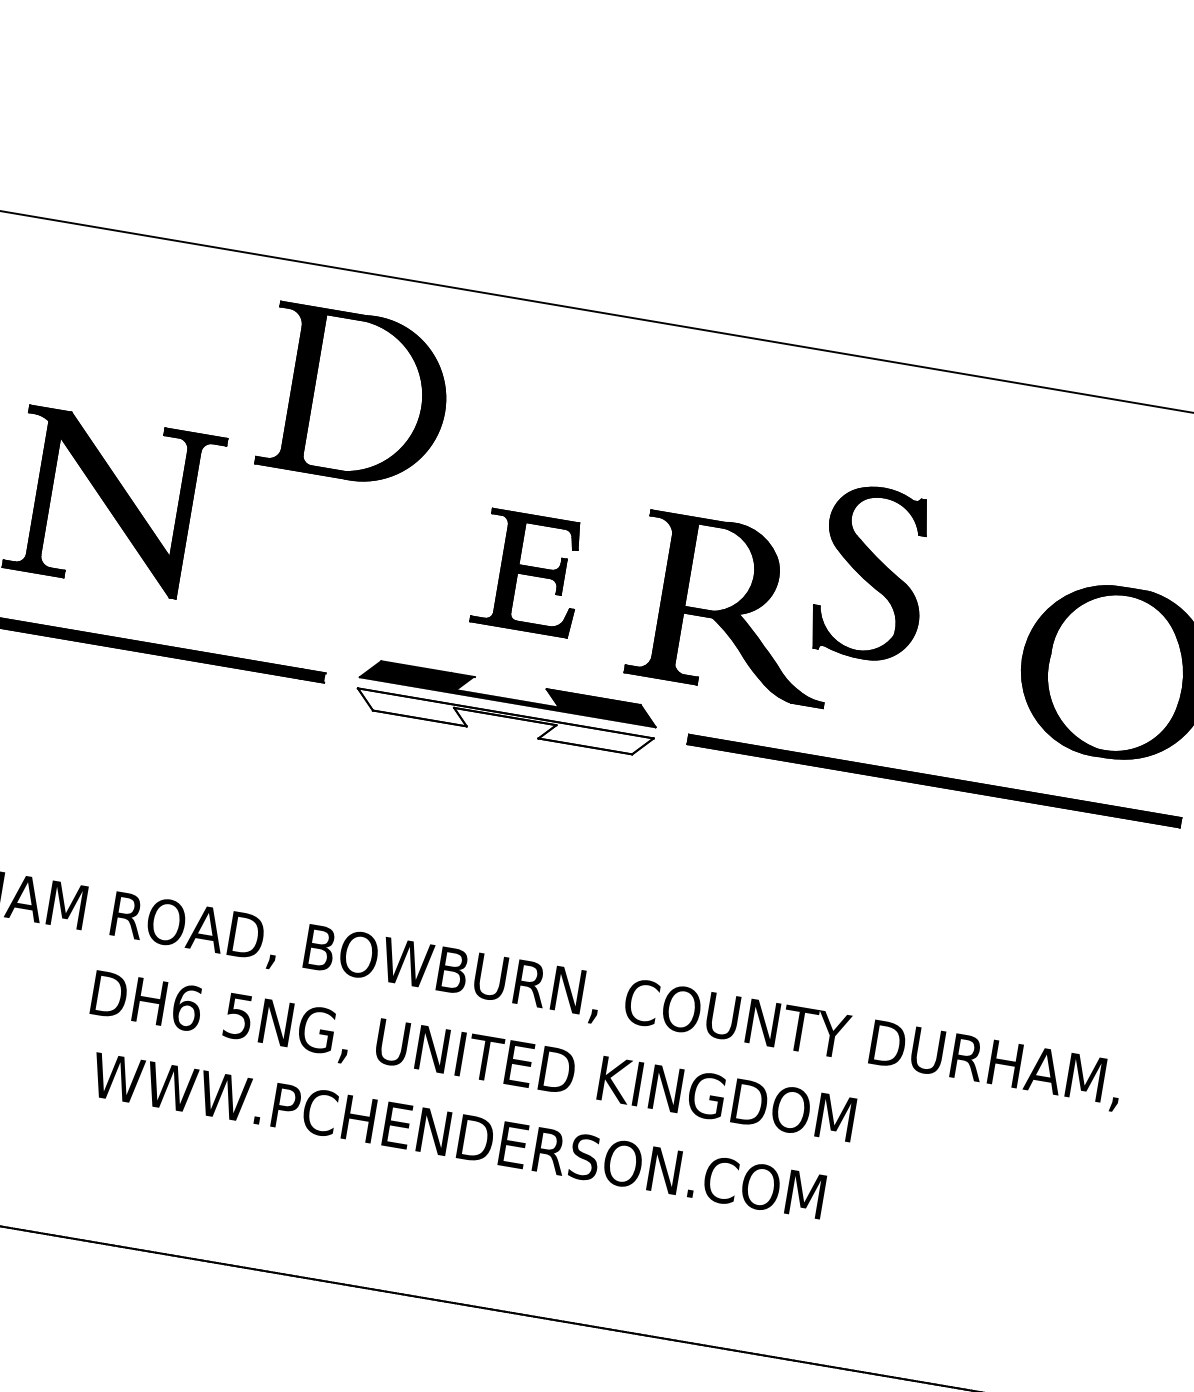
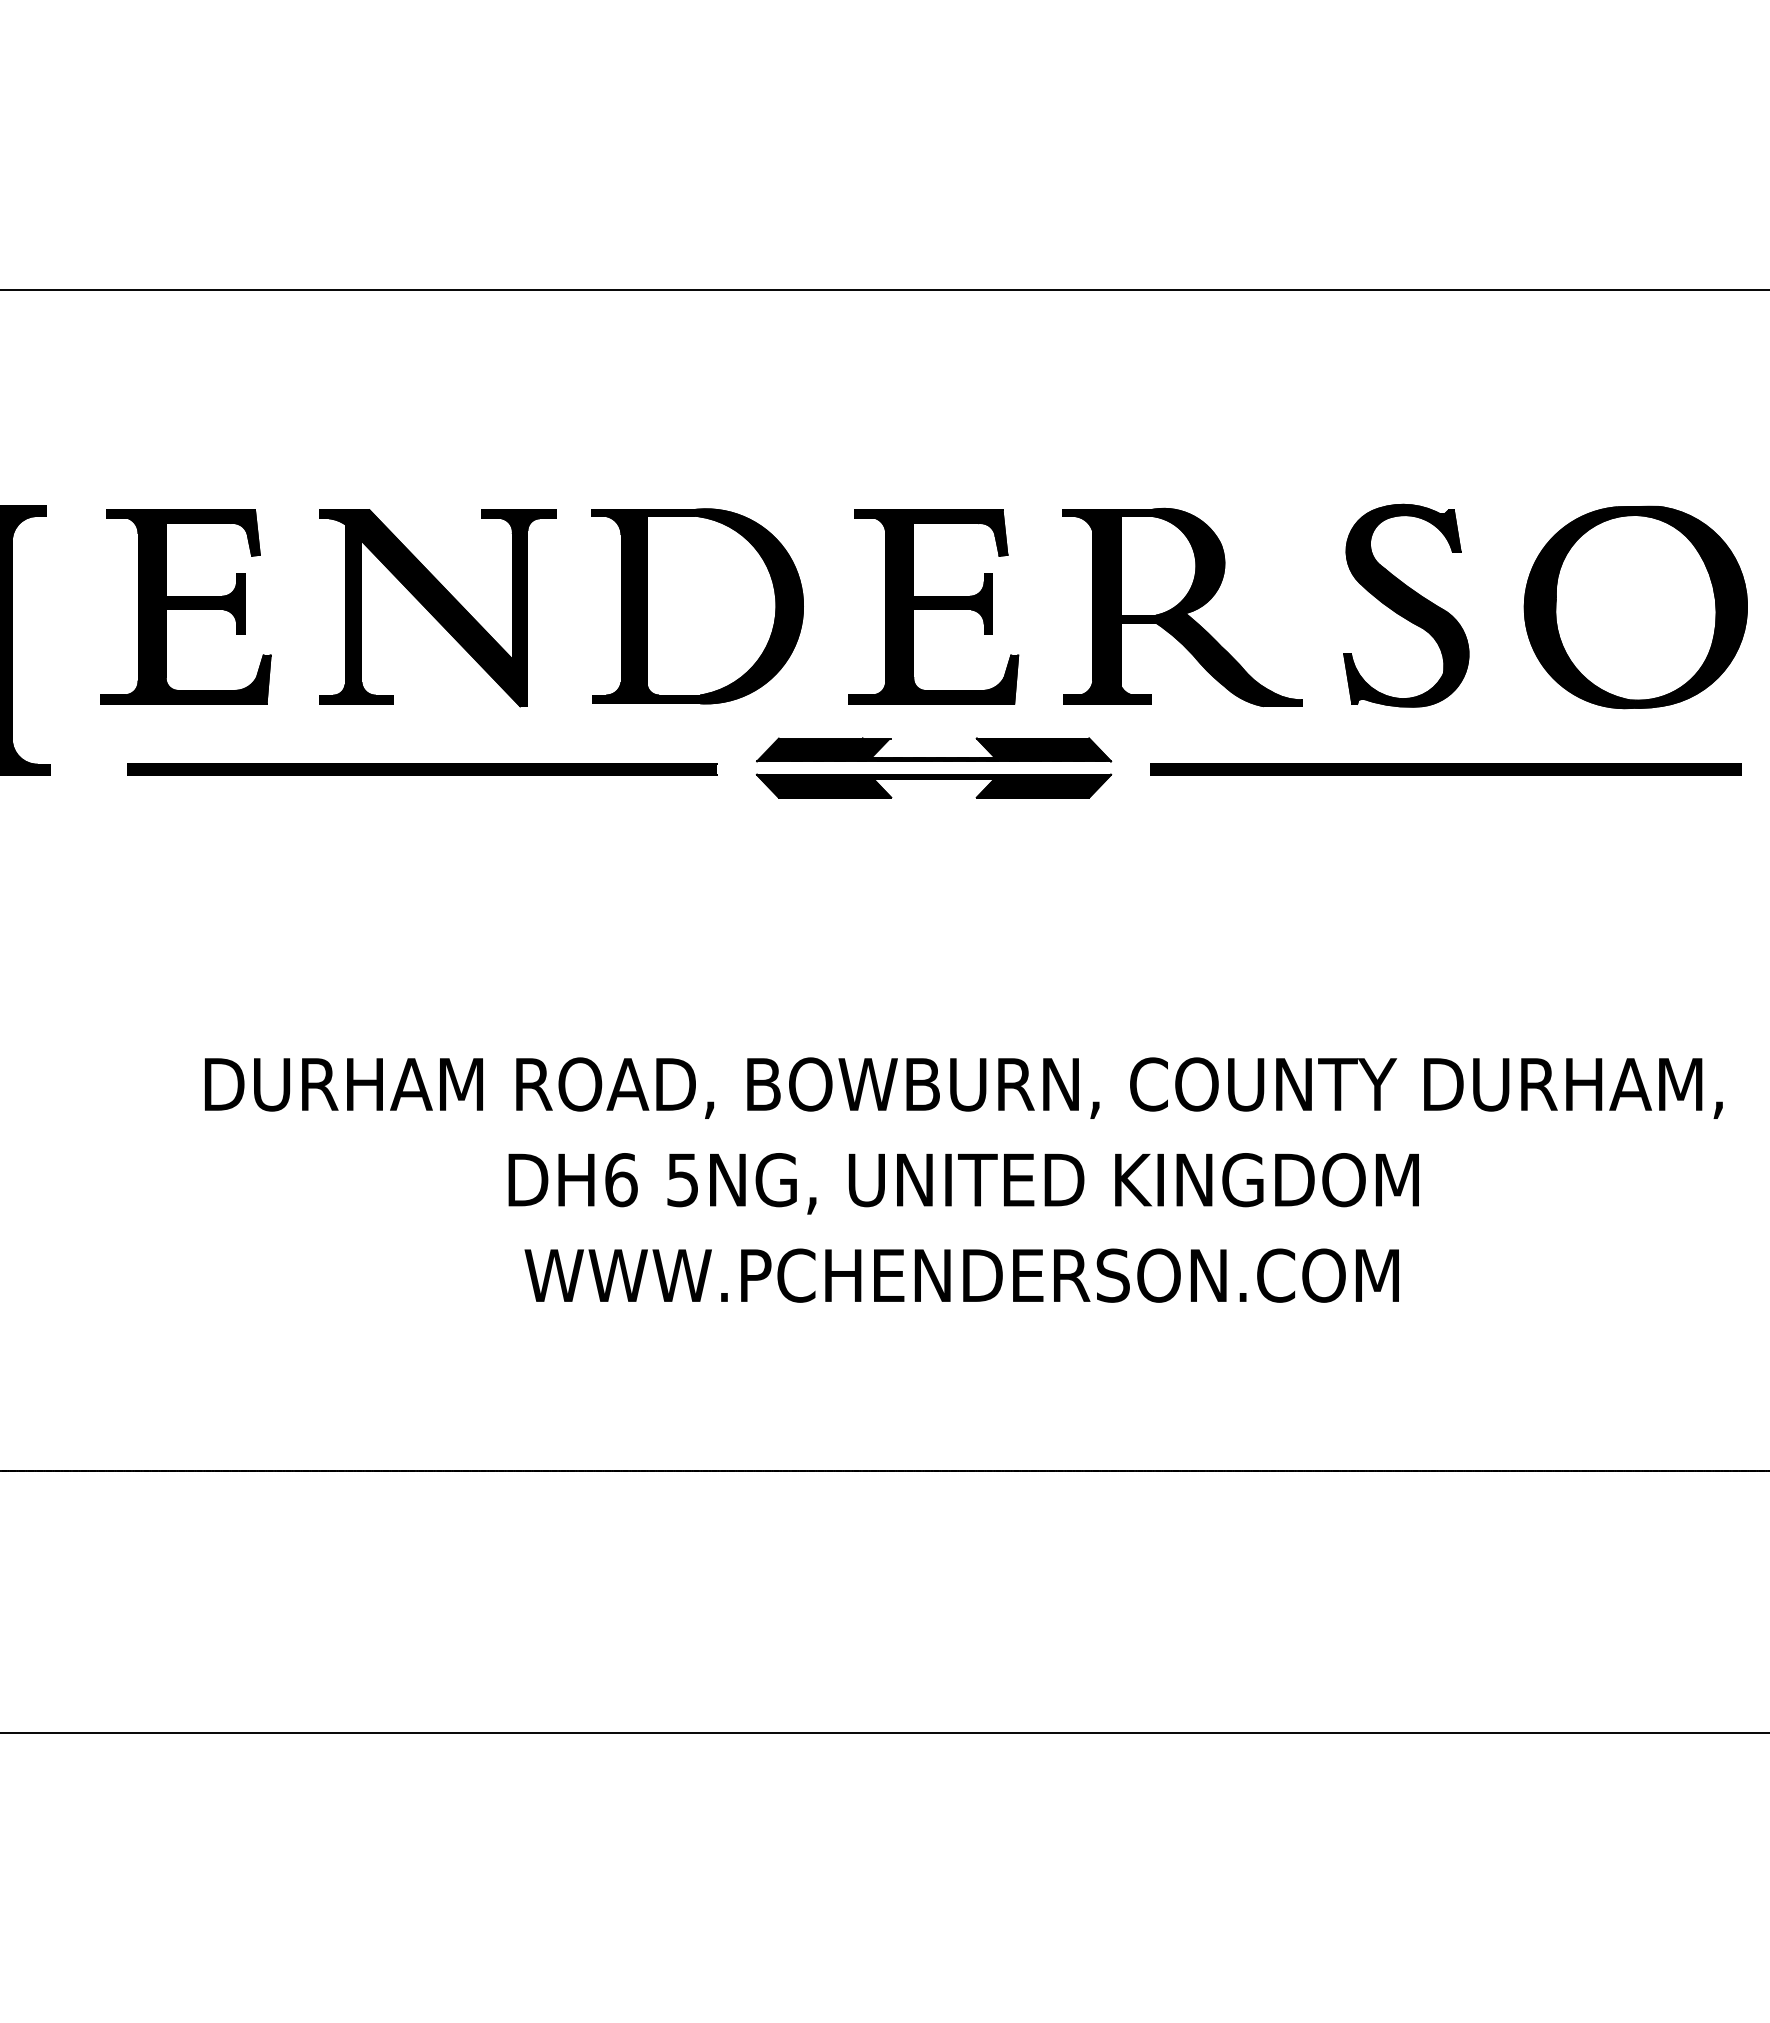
part: (355, 397) -> (697, 606), moved
part: (529, 572) -> (933, 606), size x1.43
part: (872, 573) -> (1406, 605), moved
fill: (503, 722) -> (933, 785), added

